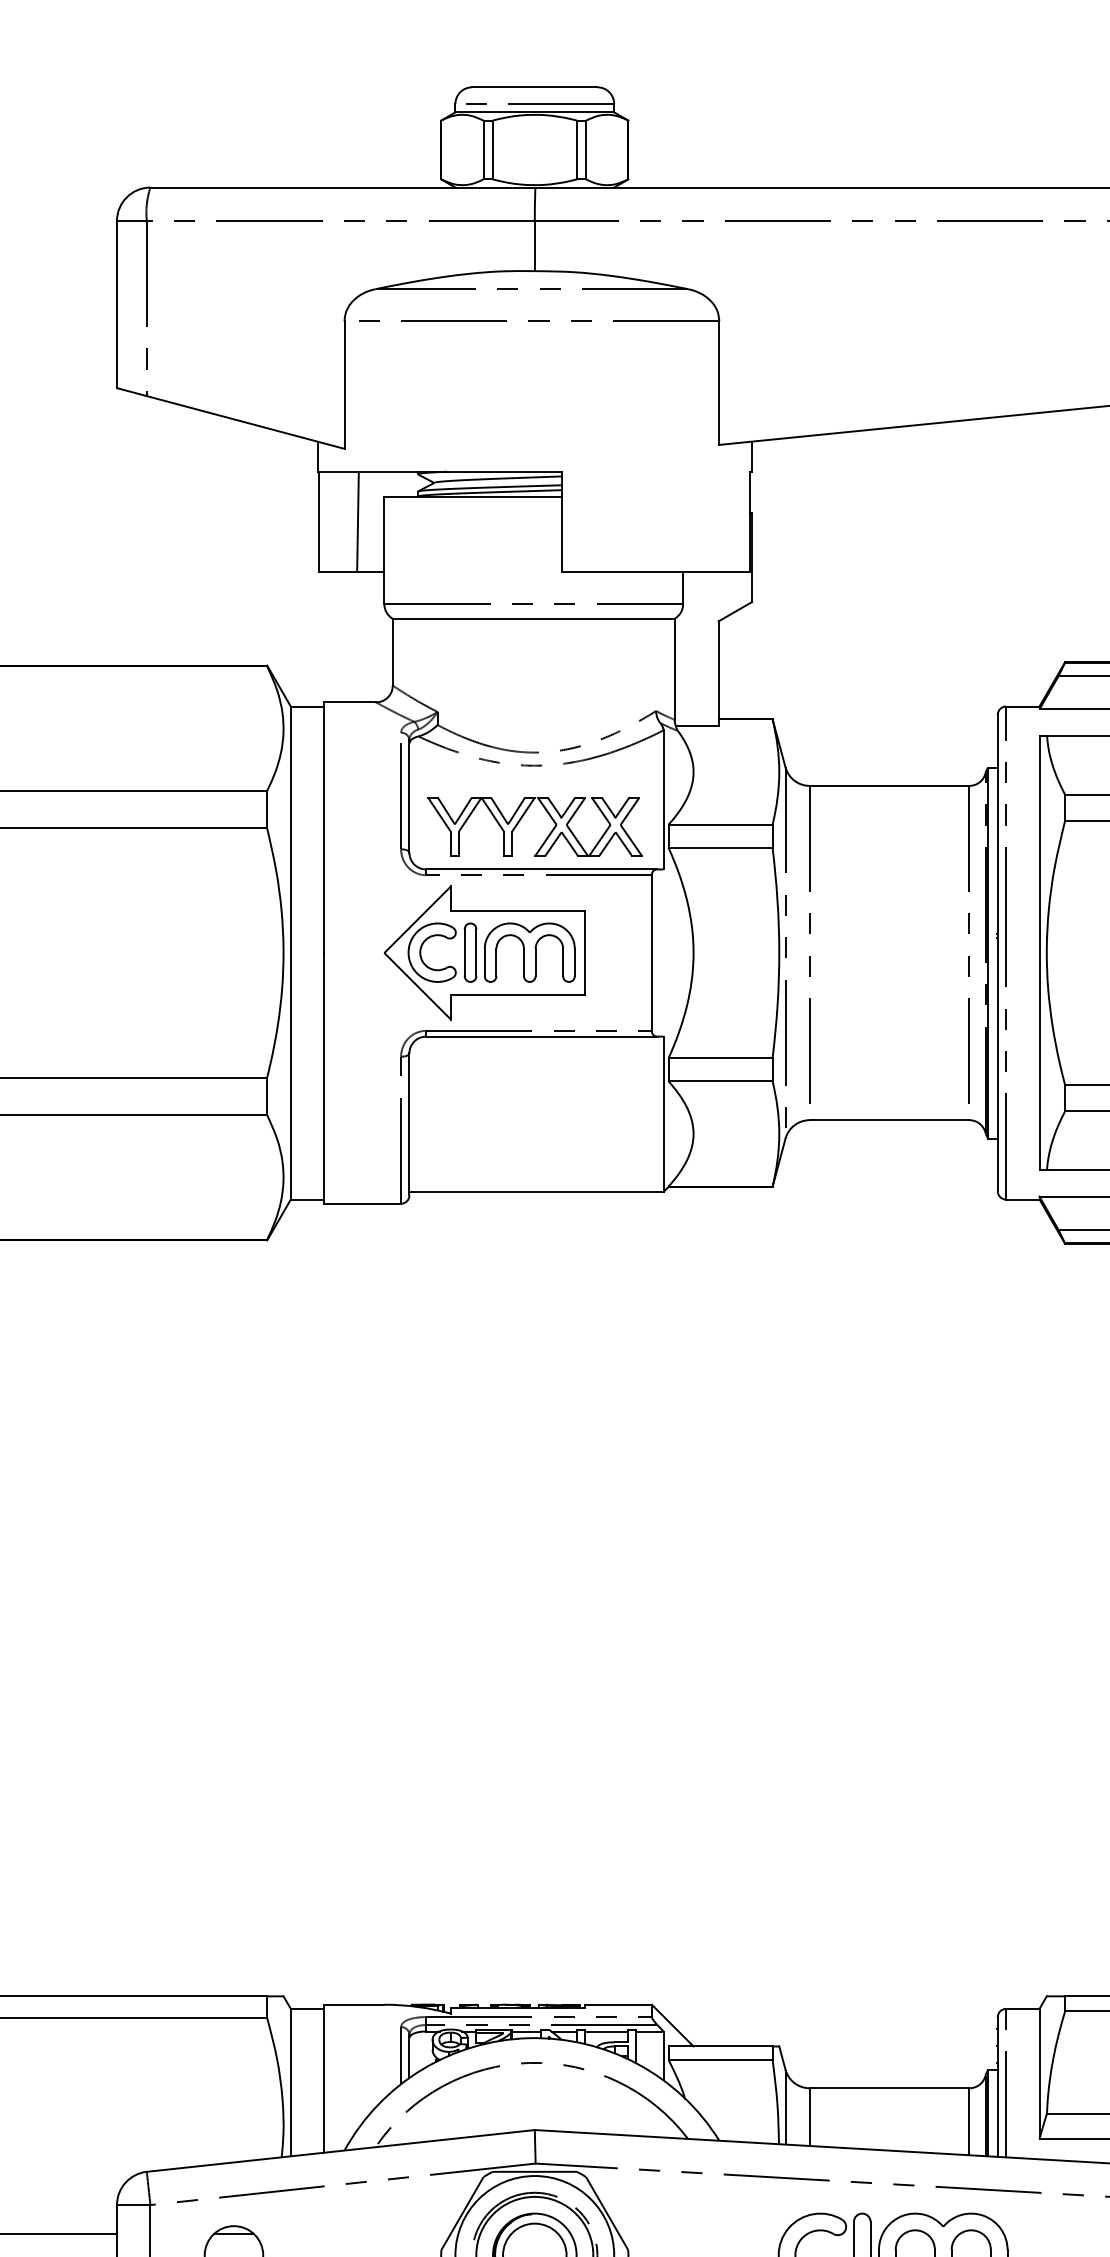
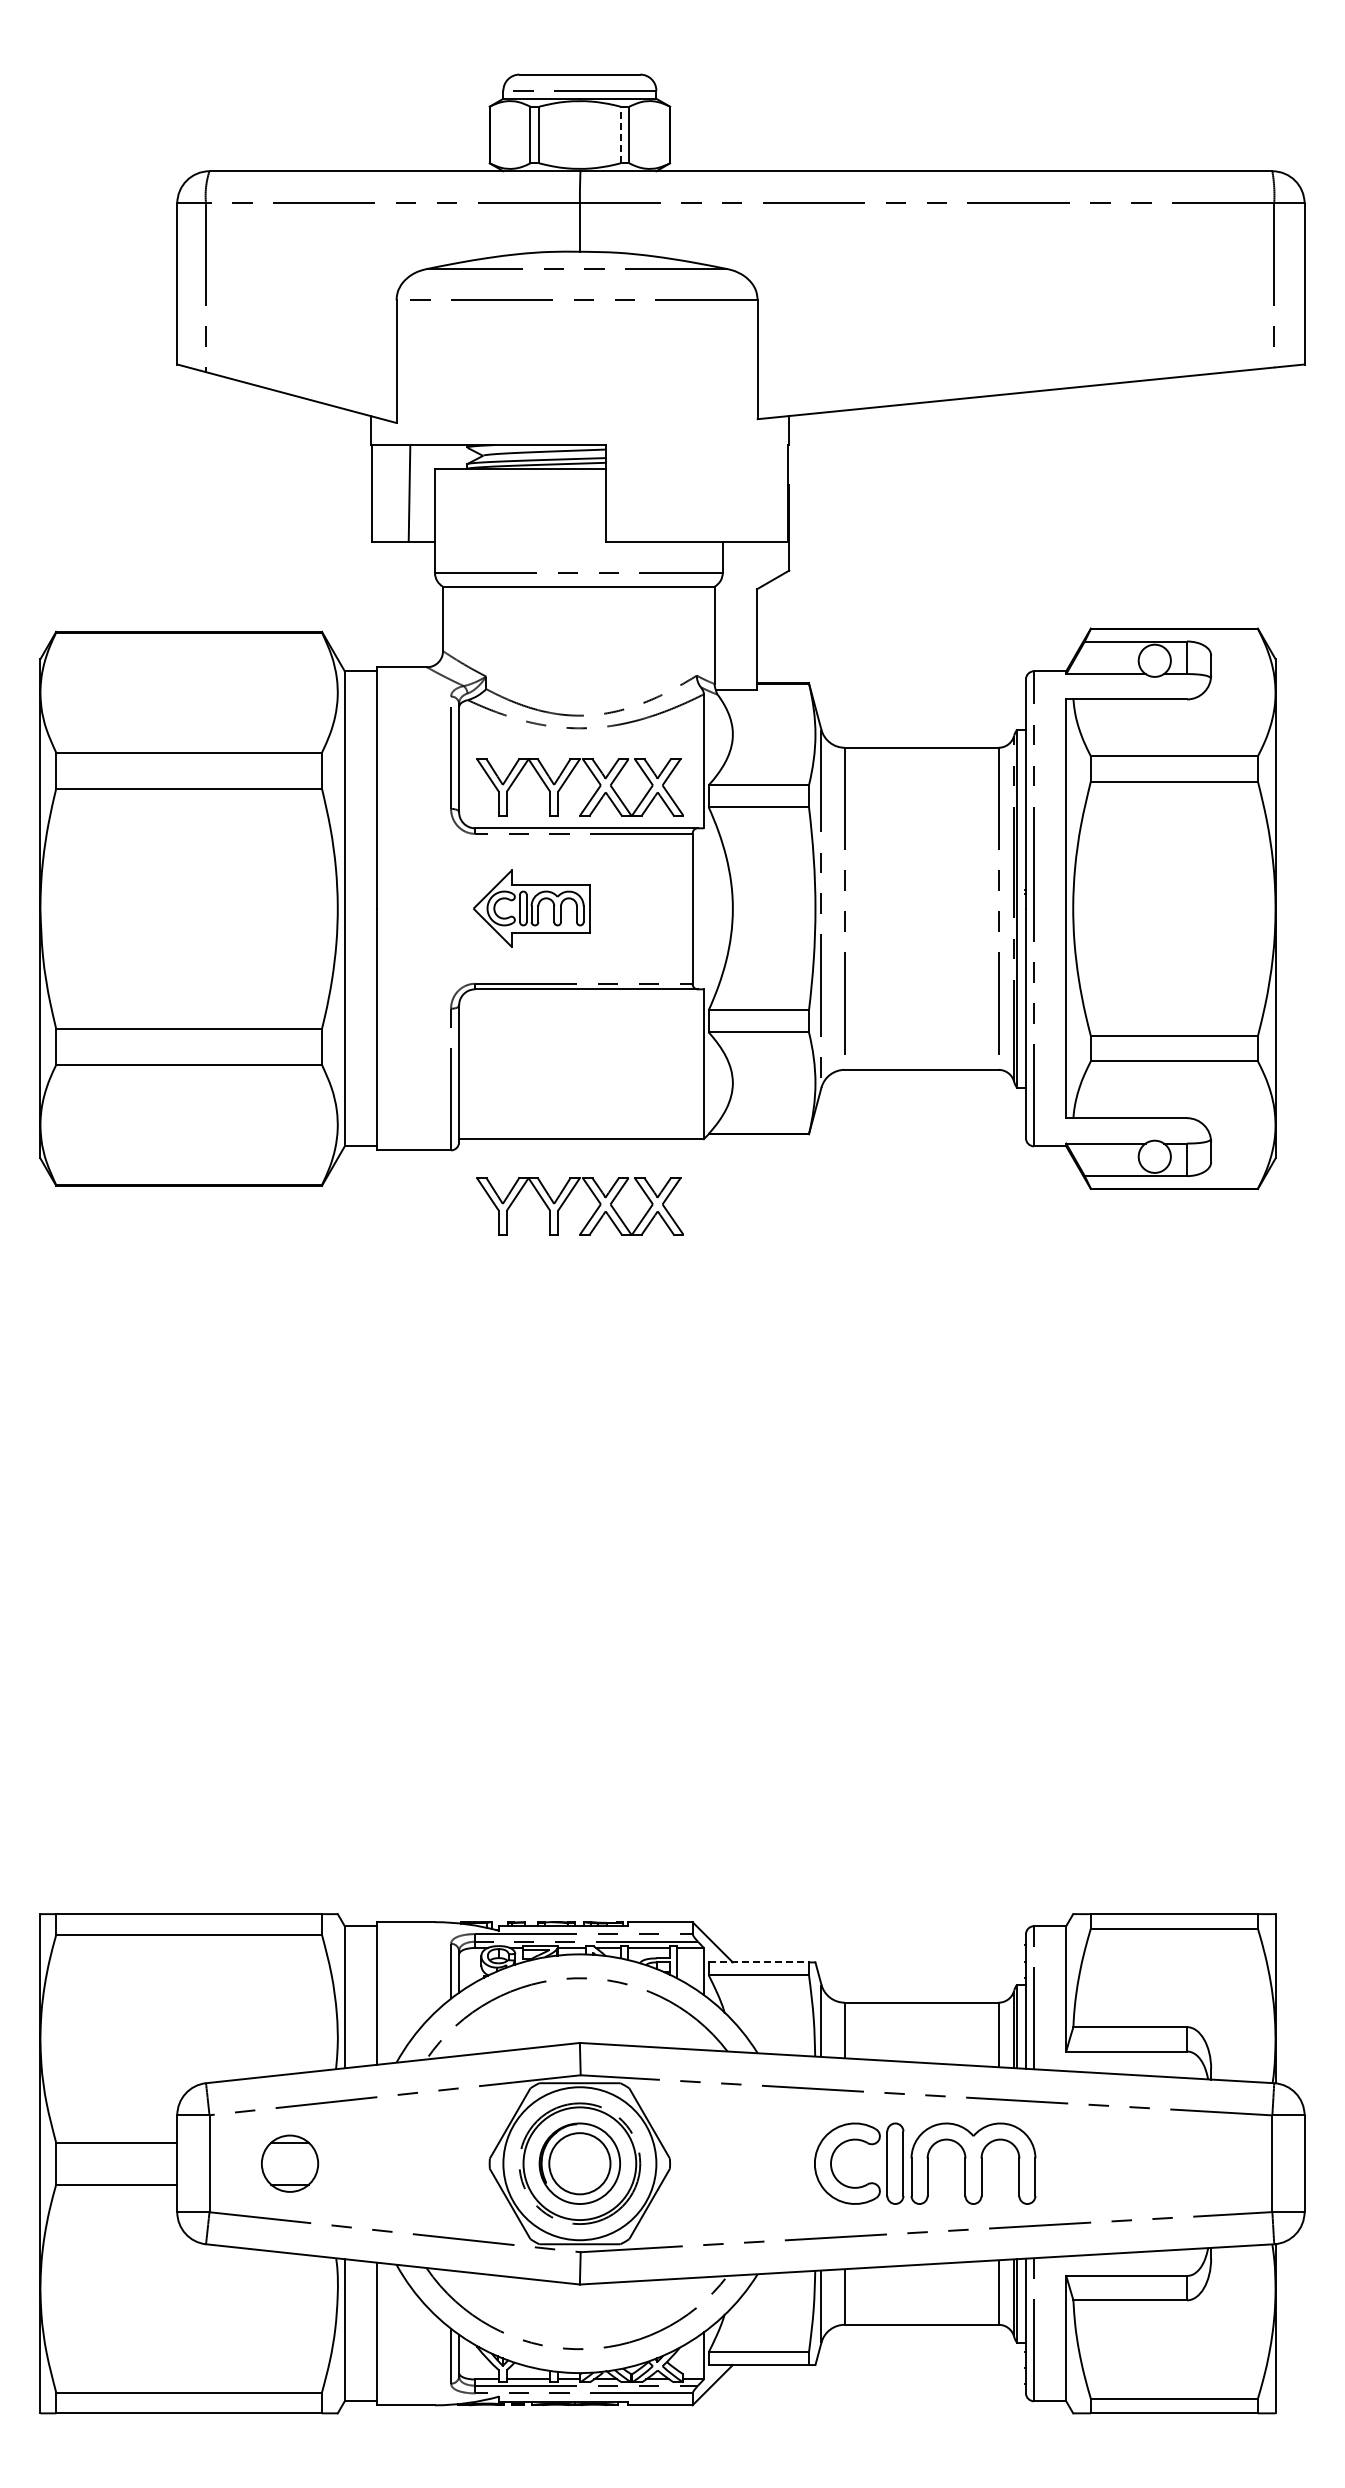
line: (576, 149) -> (620, 134), solid -> dashed
part: (484, 952) -> (531, 908), size x0.6
part: (522, 1252) -> (568, 1197), added
line: (721, 2046) -> (759, 1962), solid -> dashed

